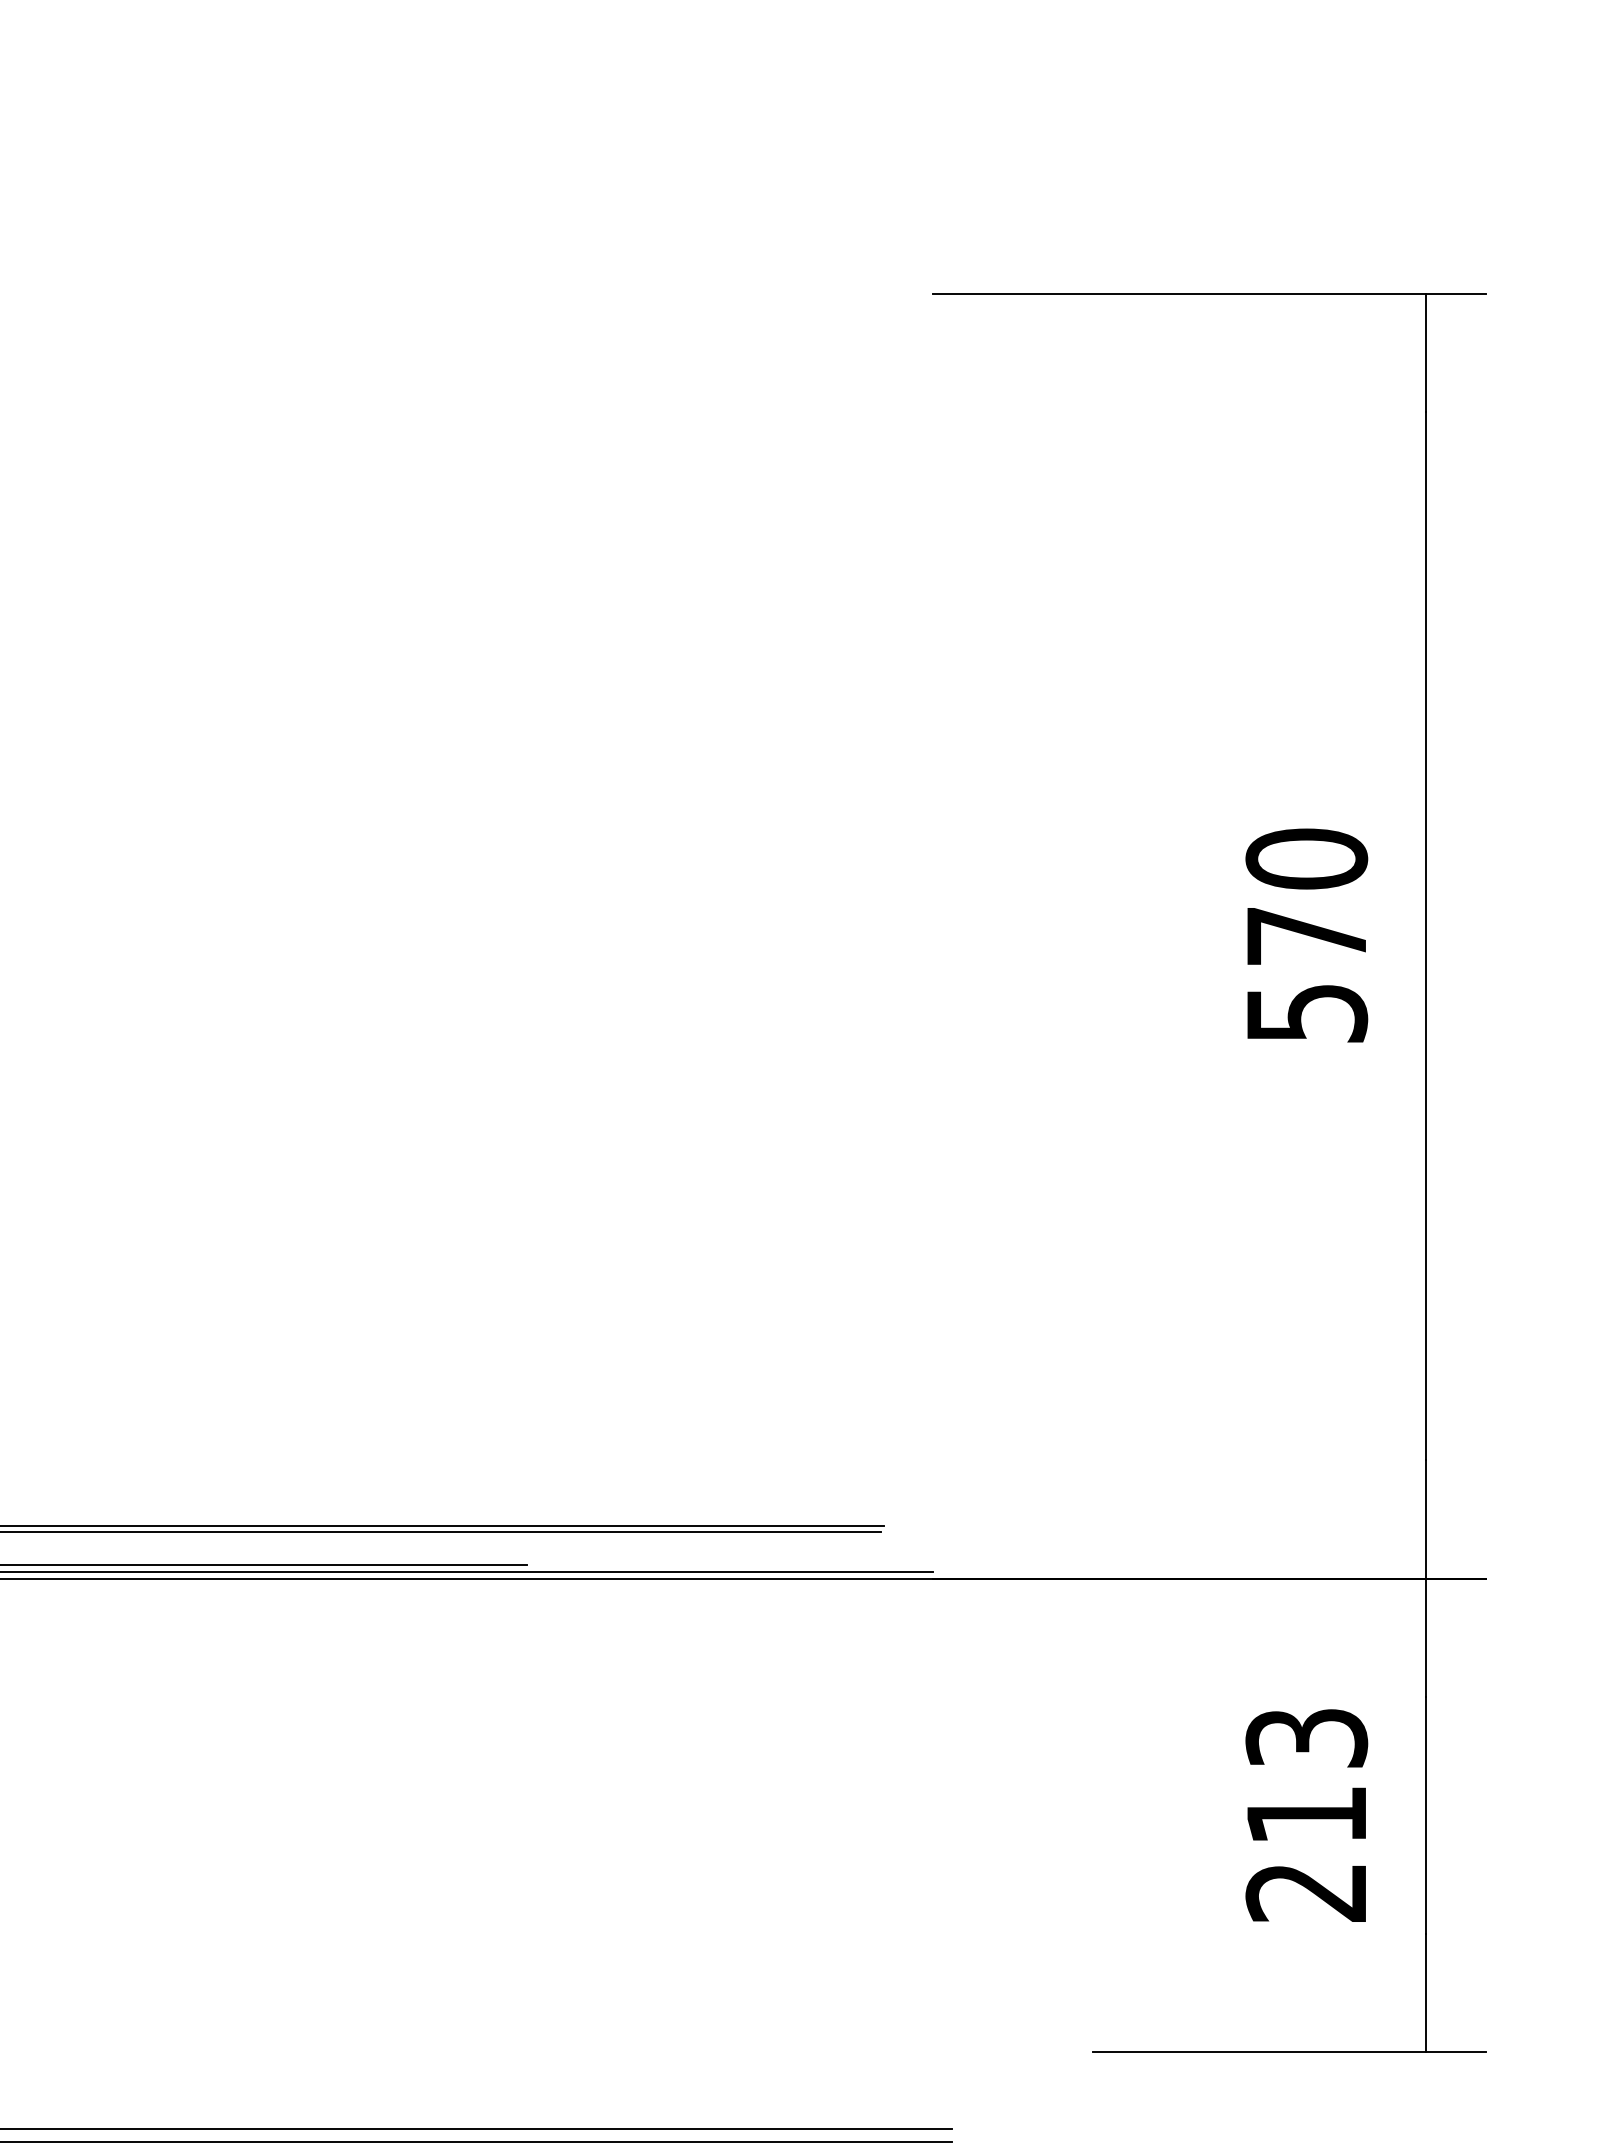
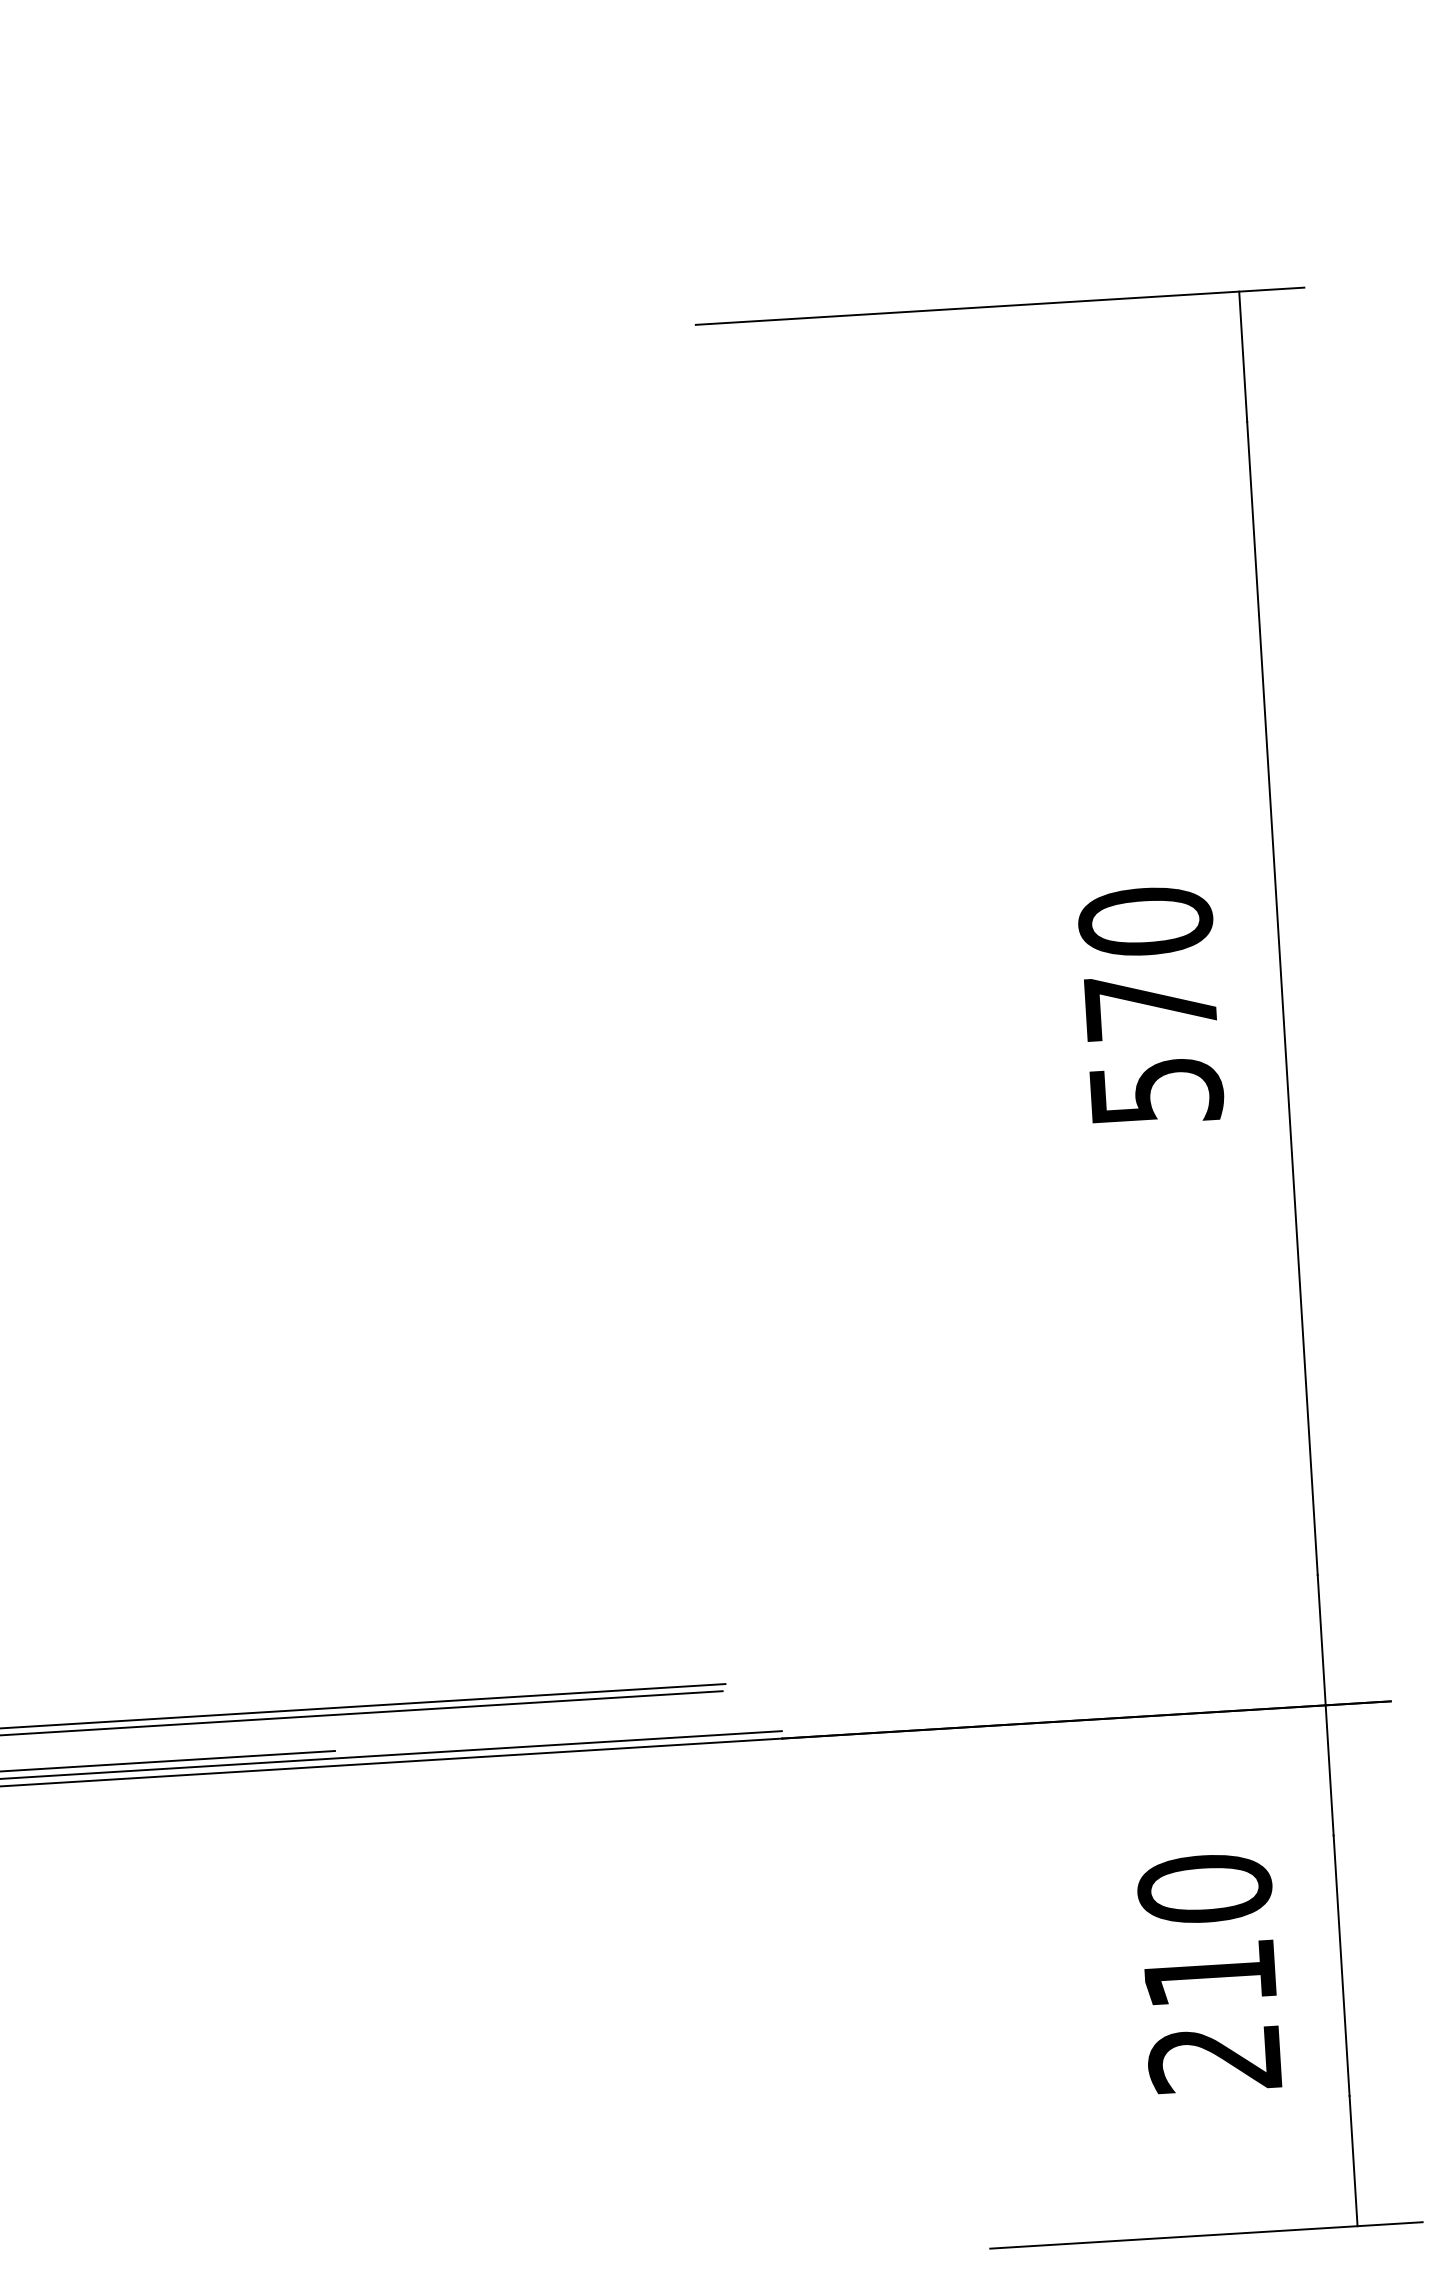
text: (1306, 1737) -> (1204, 1888), 213 -> 210

